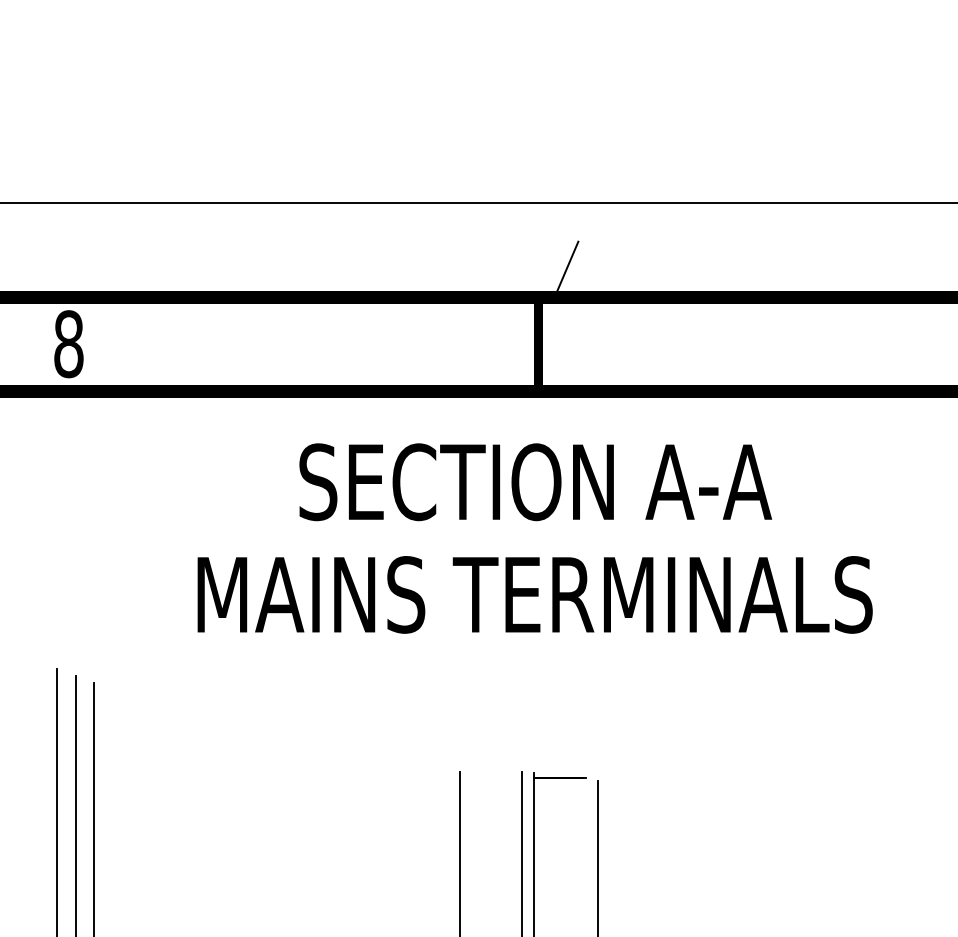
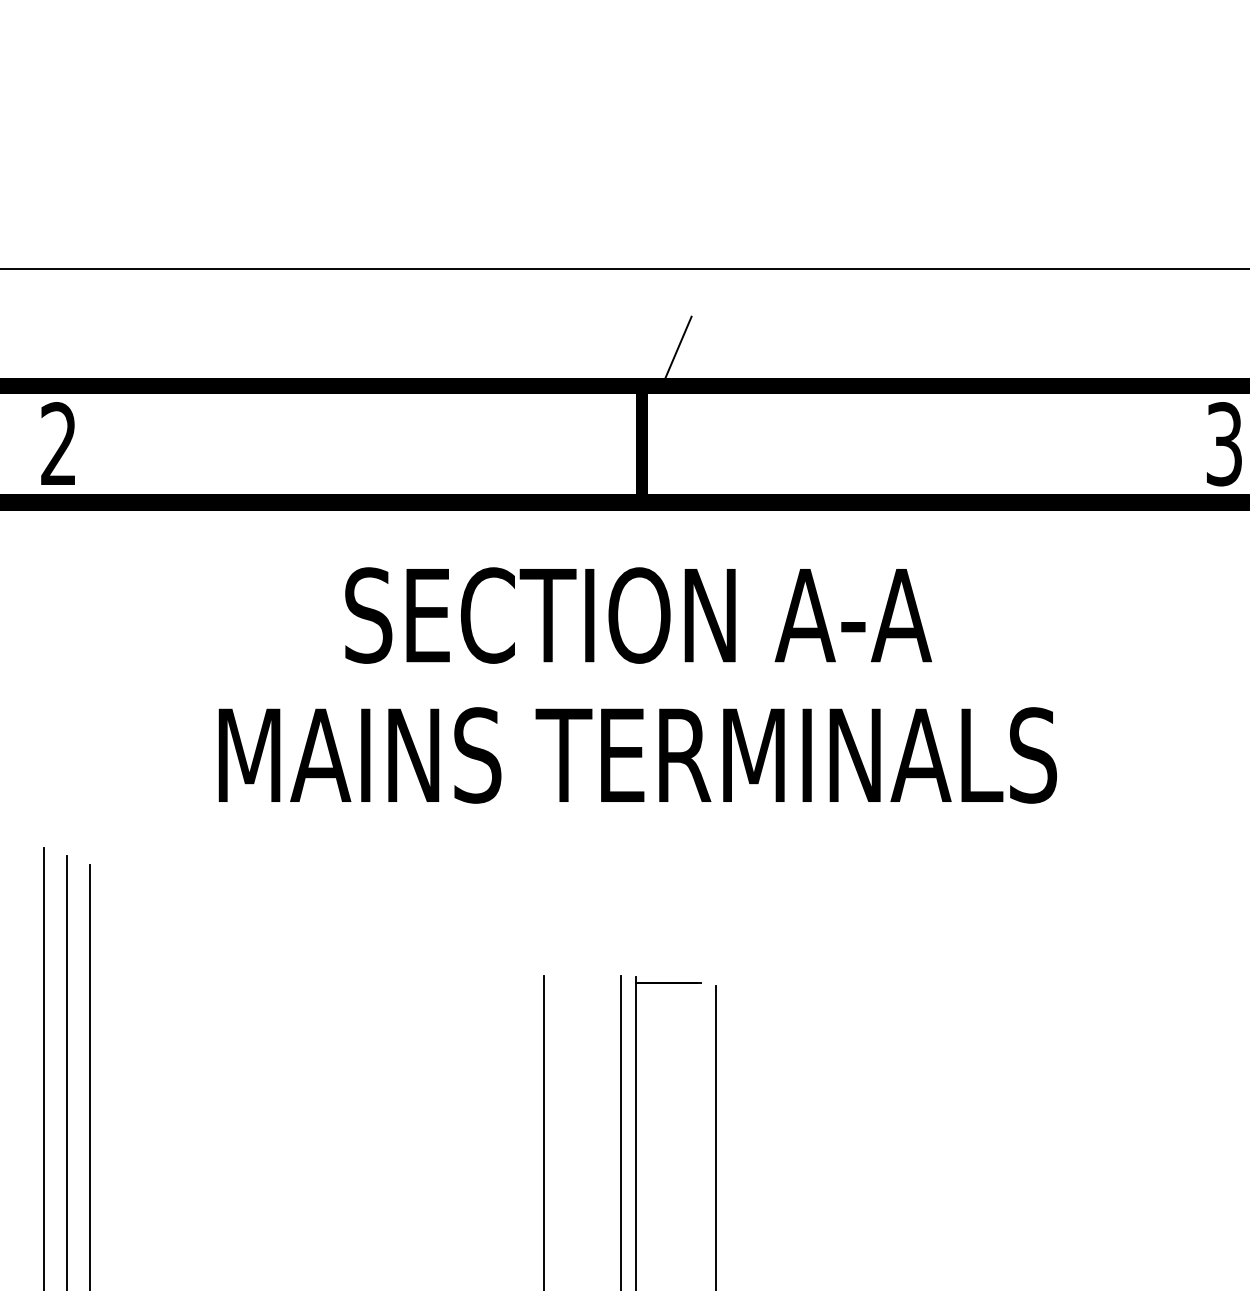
text: (68, 344) -> (58, 444), 8 -> 2

